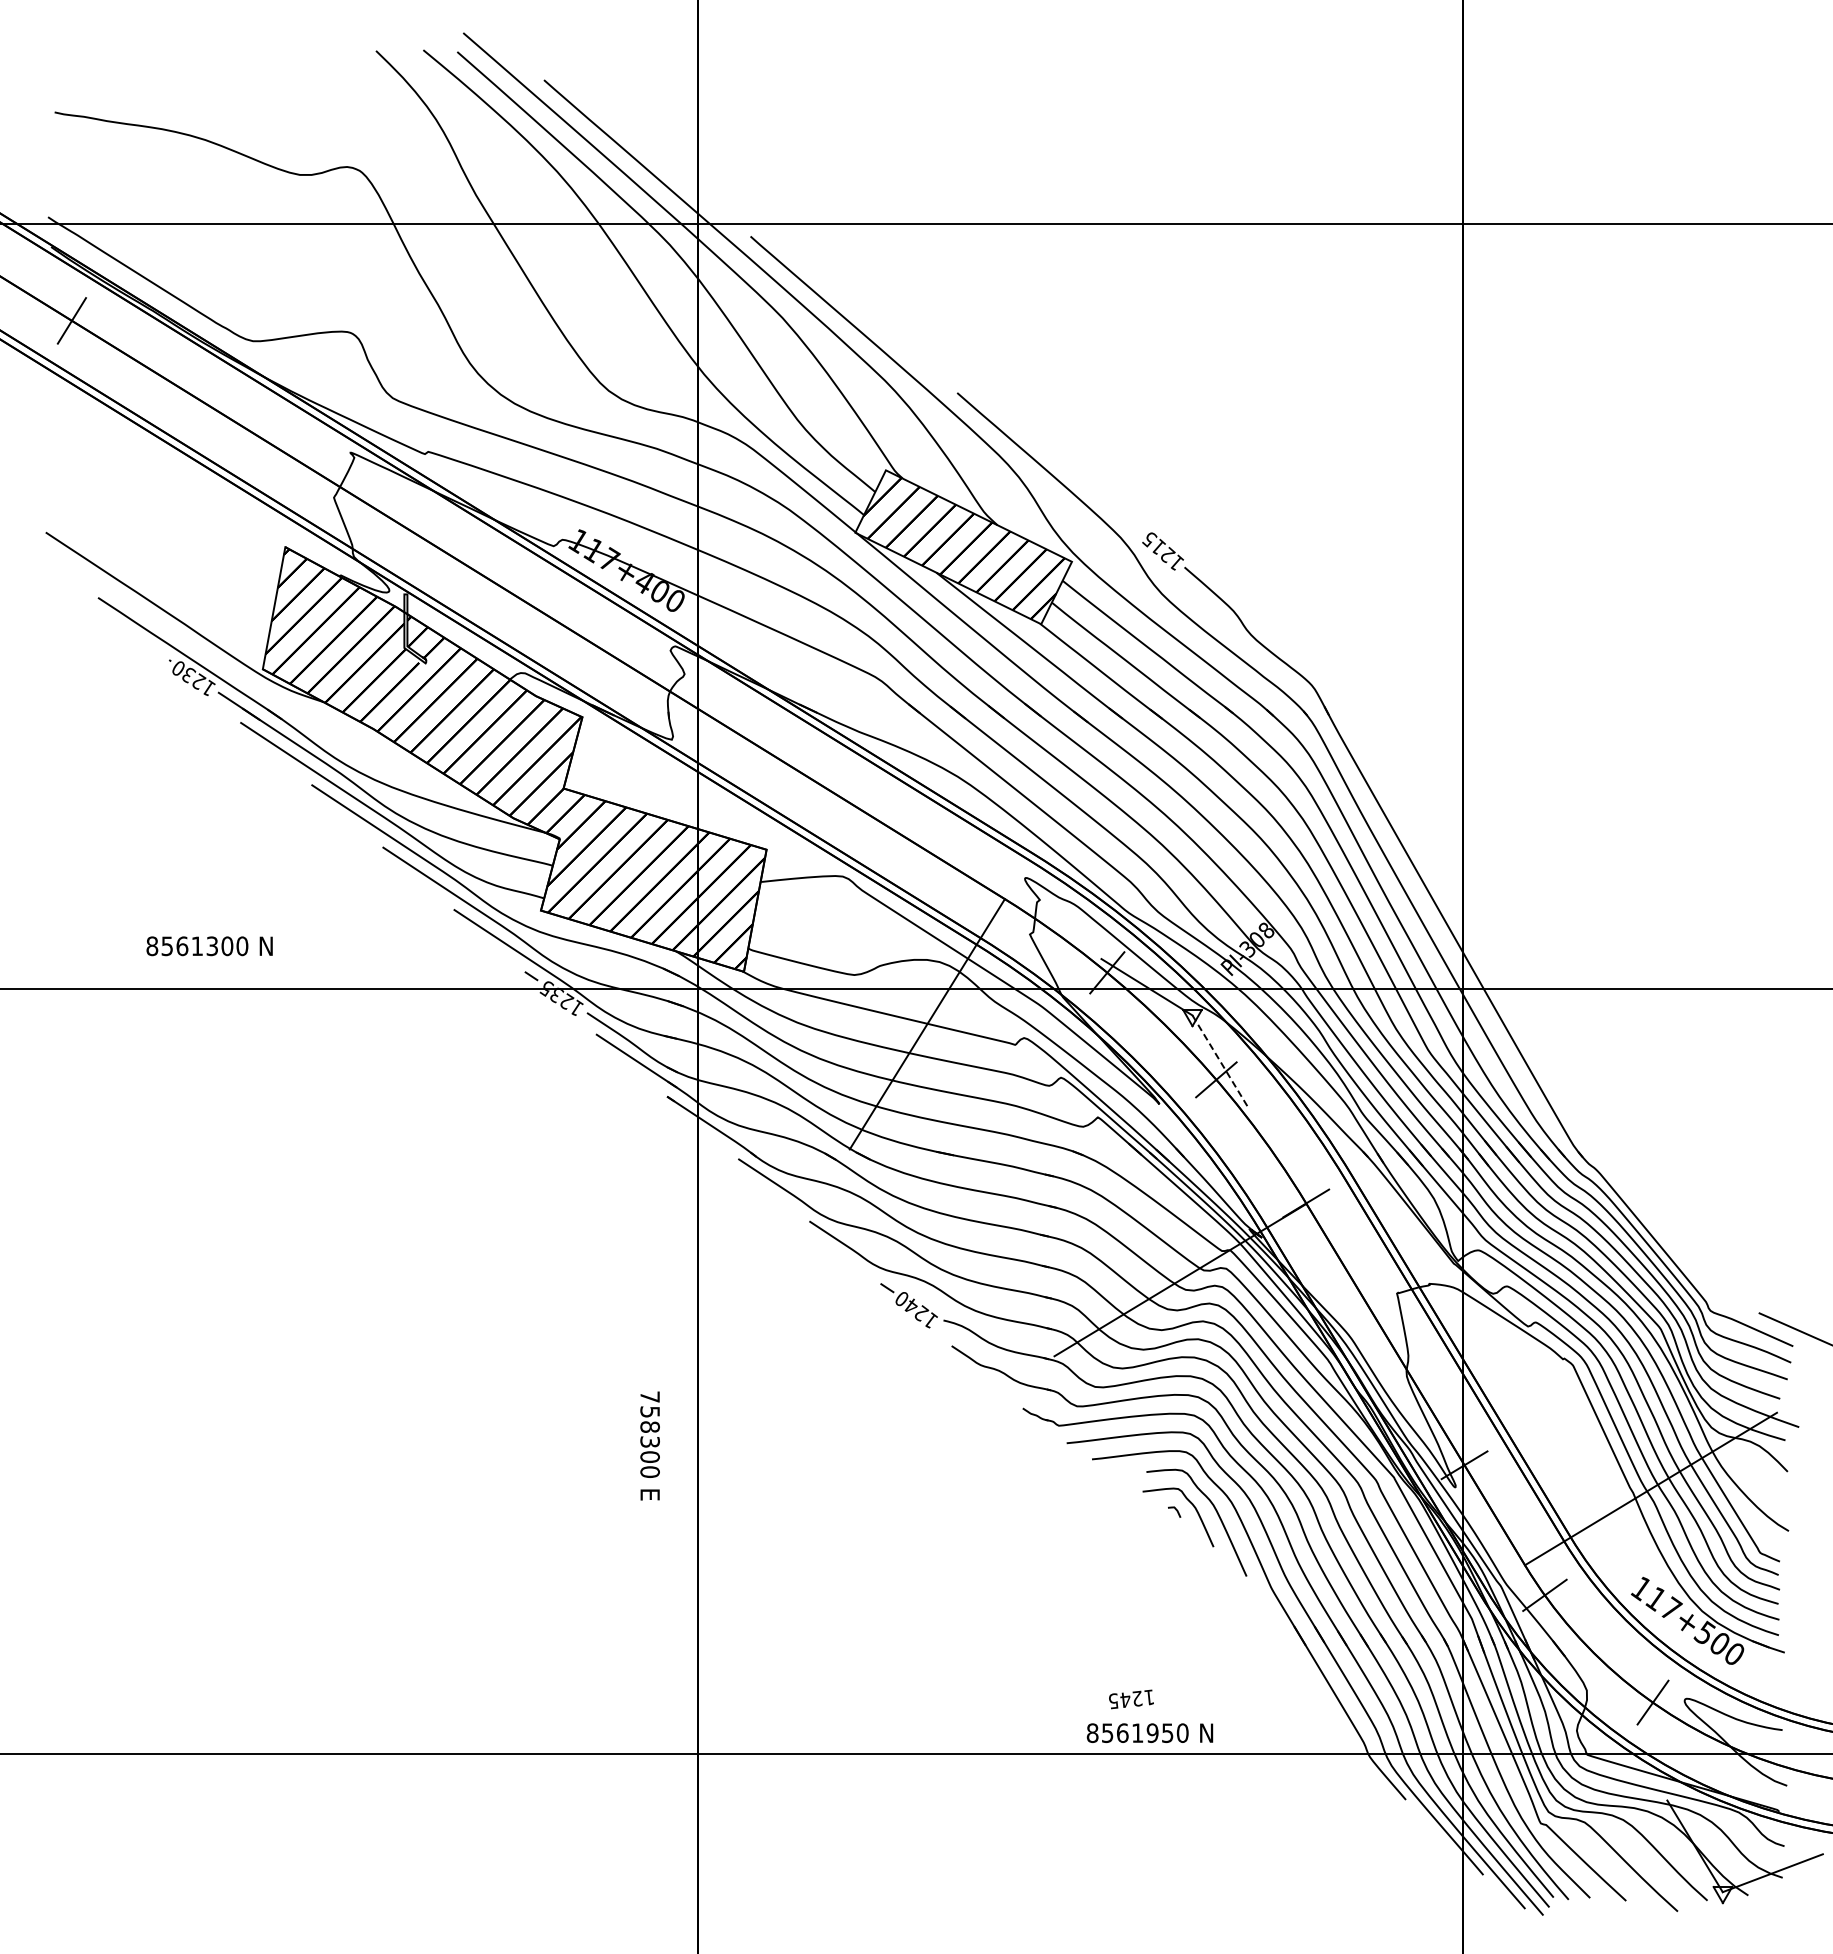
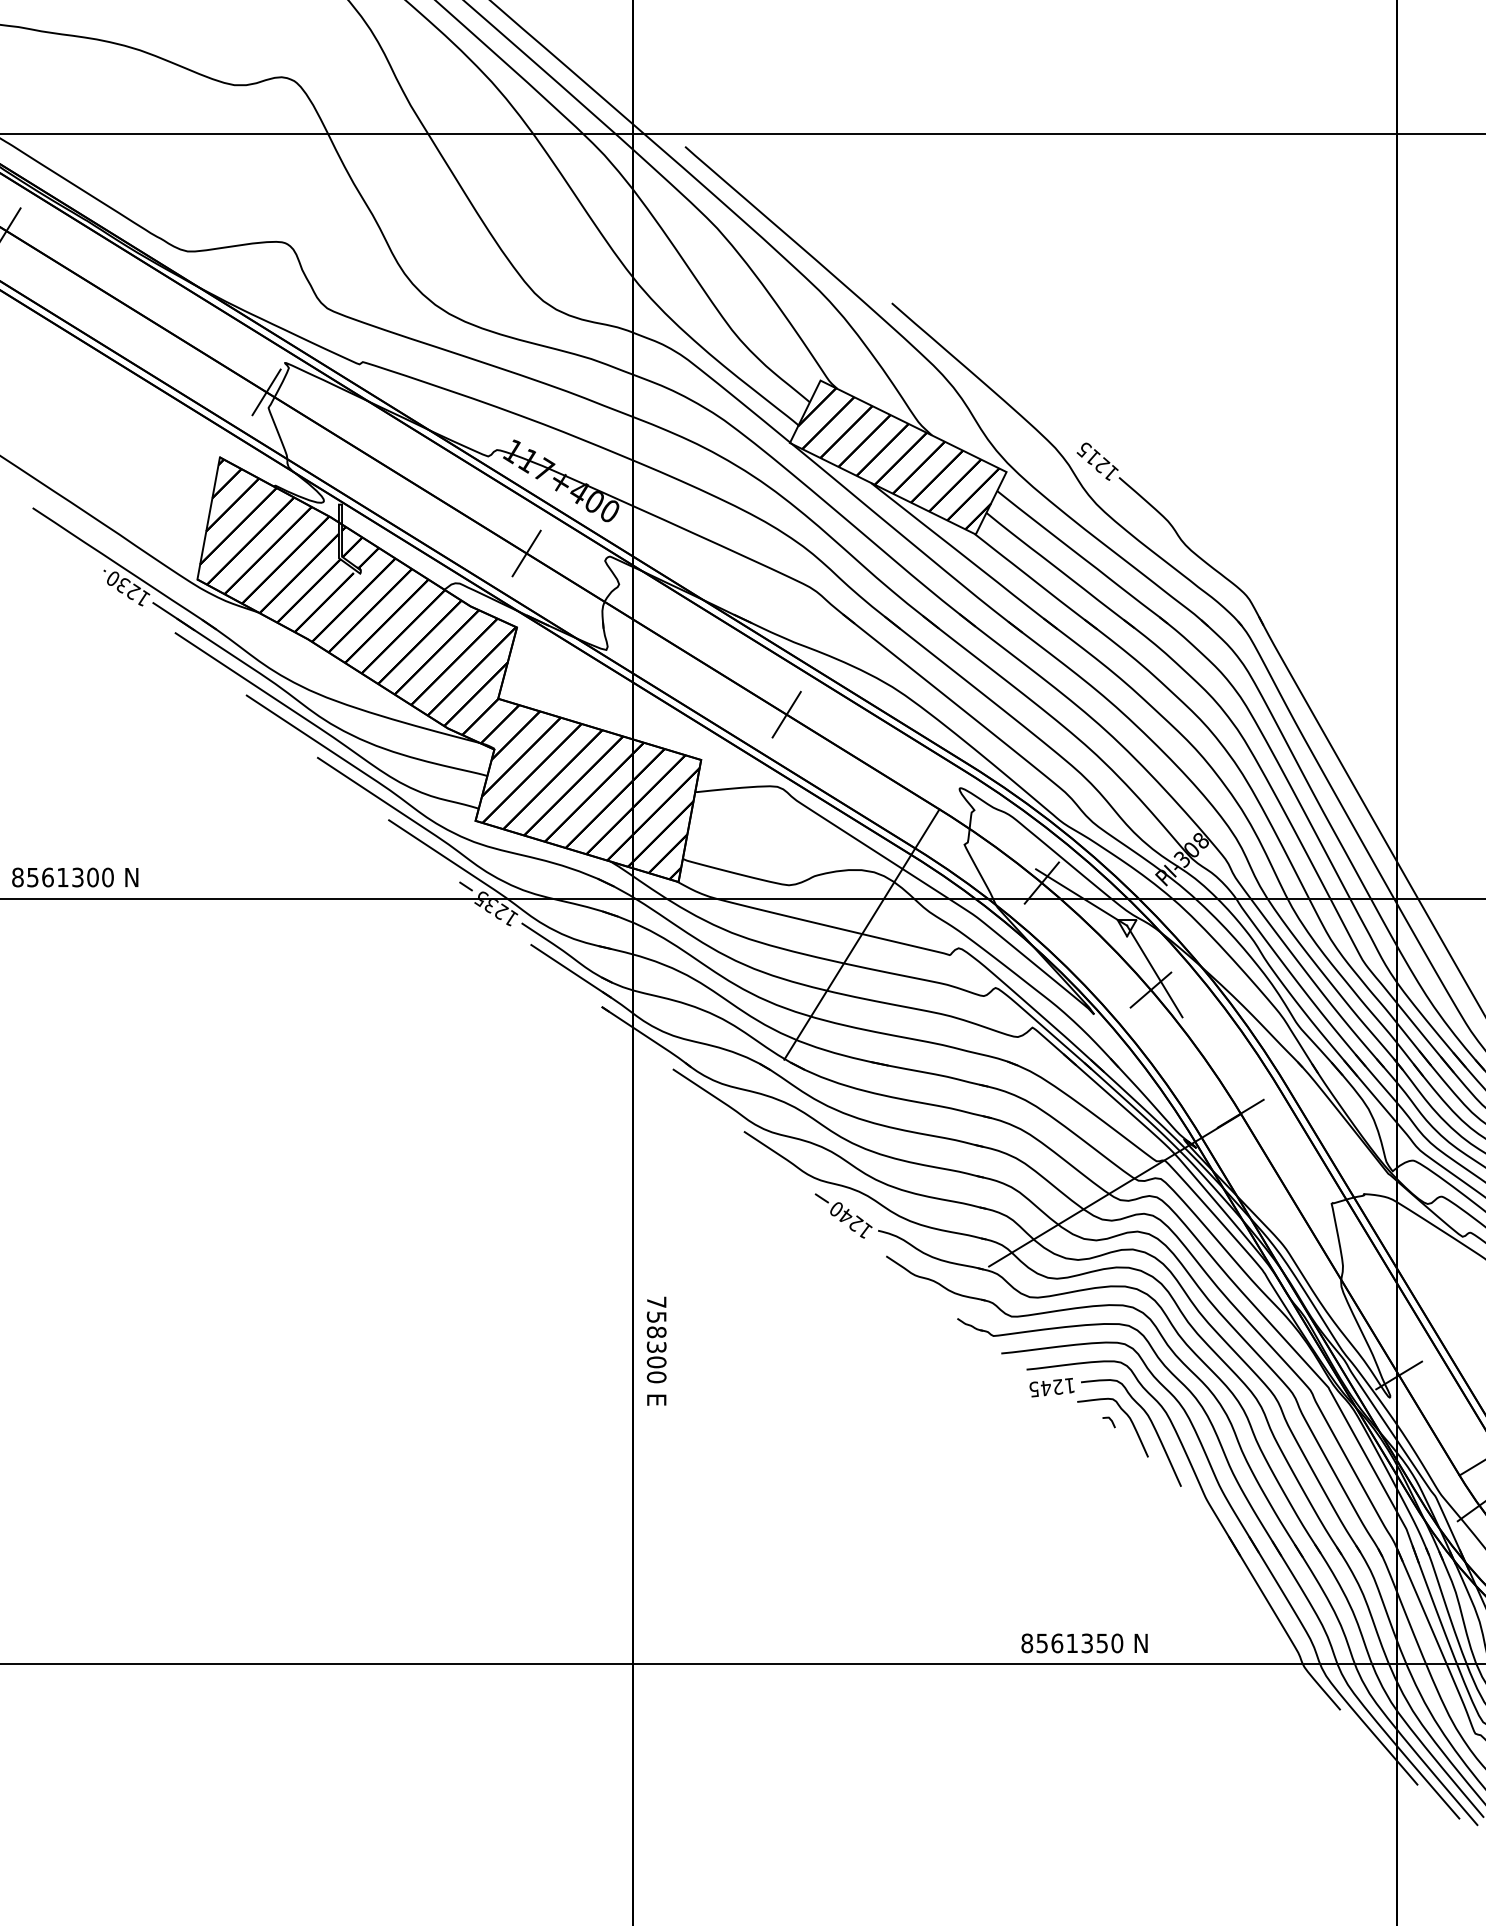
line: (331, 481) -> (266, 391), added
line: (592, 643) -> (527, 553), added
line: (852, 804) -> (787, 714), added
text: (209, 946) -> (75, 877), moved
line: (1220, 1061) -> (1155, 971), dashed -> solid
text: (649, 1445) -> (656, 1350), moved
text: (1131, 1699) -> (1052, 1387), moved
text: (1152, 1732) -> (1087, 1642), 8561950 -> 8561350

